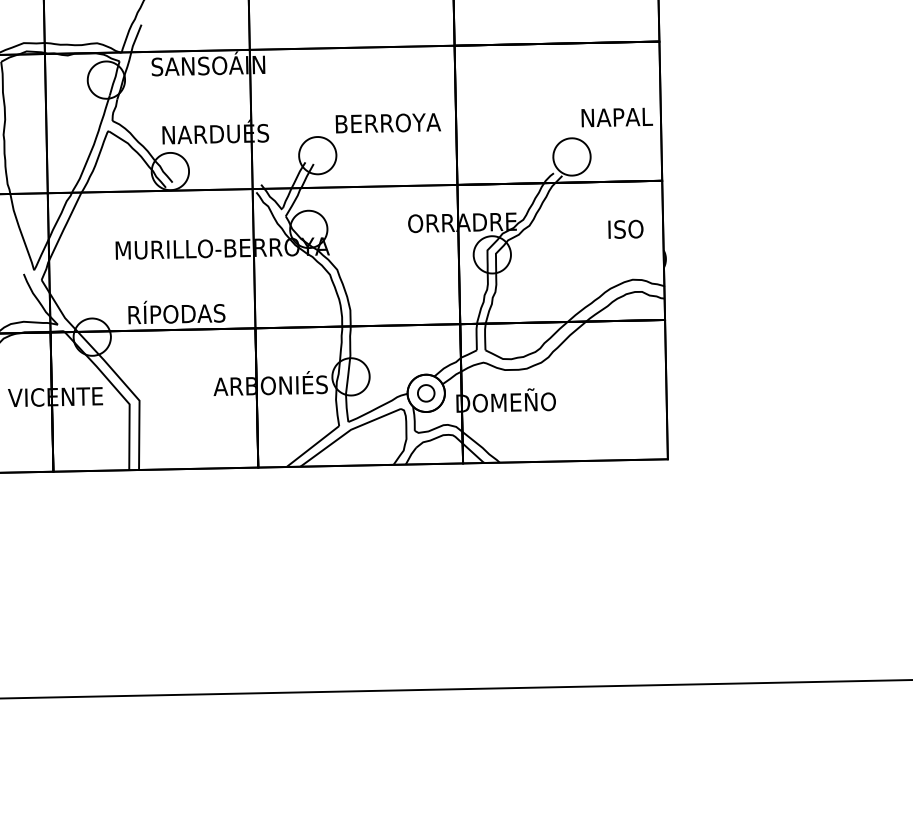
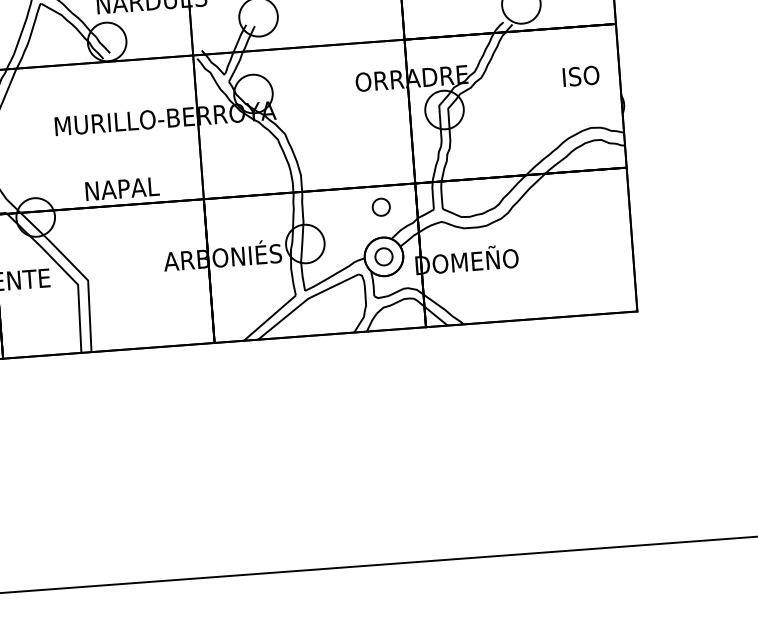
text: (176, 312) -> (121, 187), RÍPODAS -> NAPAL
part: (426, 345) -> (381, 207), added

